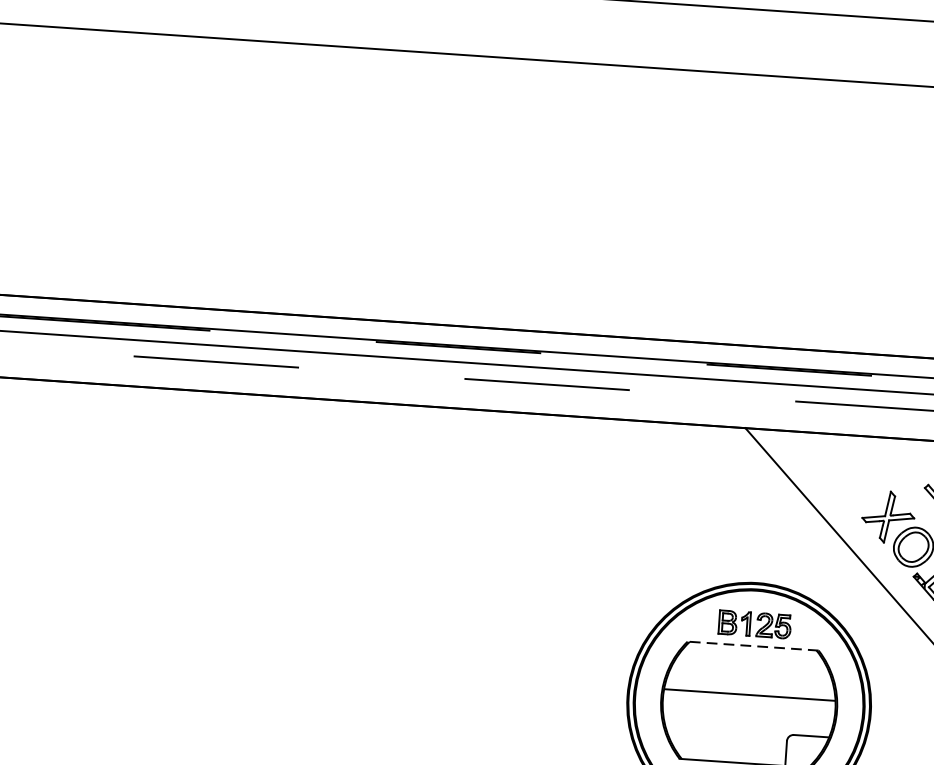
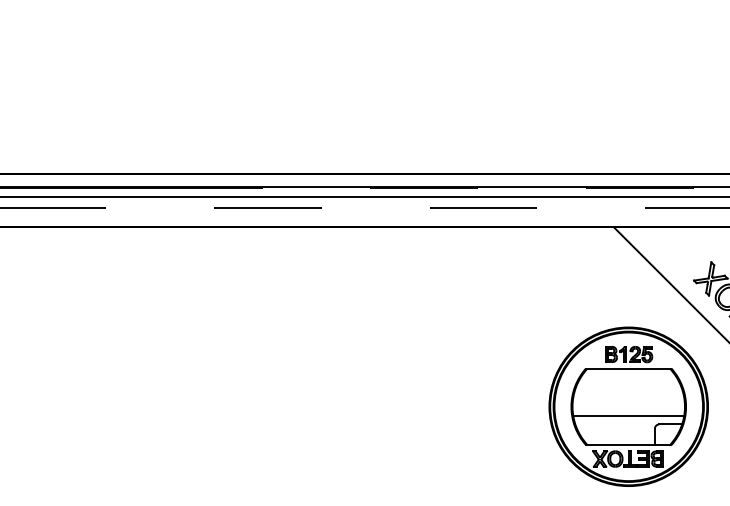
line: (752, 645) -> (628, 368), dashed -> solid
line: (749, 695) -> (628, 416), moved

